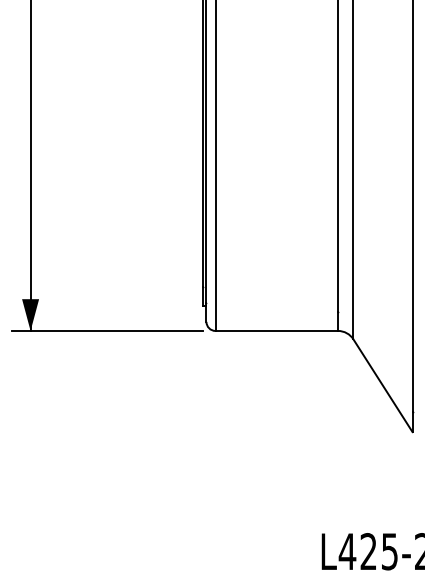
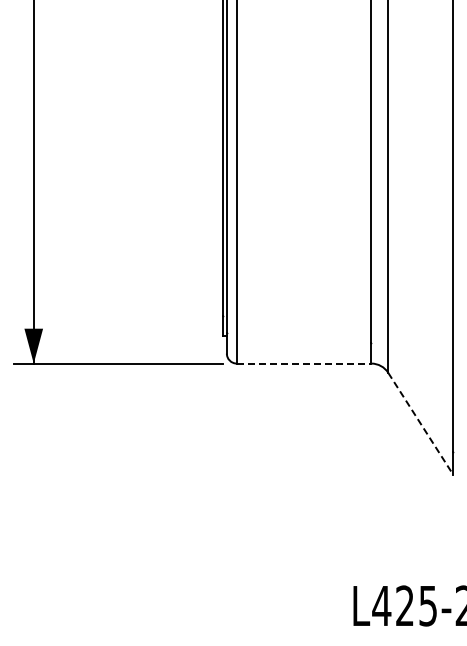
line: (277, 330) -> (304, 363), solid -> dashed
line: (382, 386) -> (420, 424), solid -> dashed

